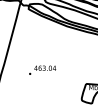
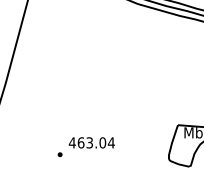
text: (42, 69) -> (86, 145), moved

